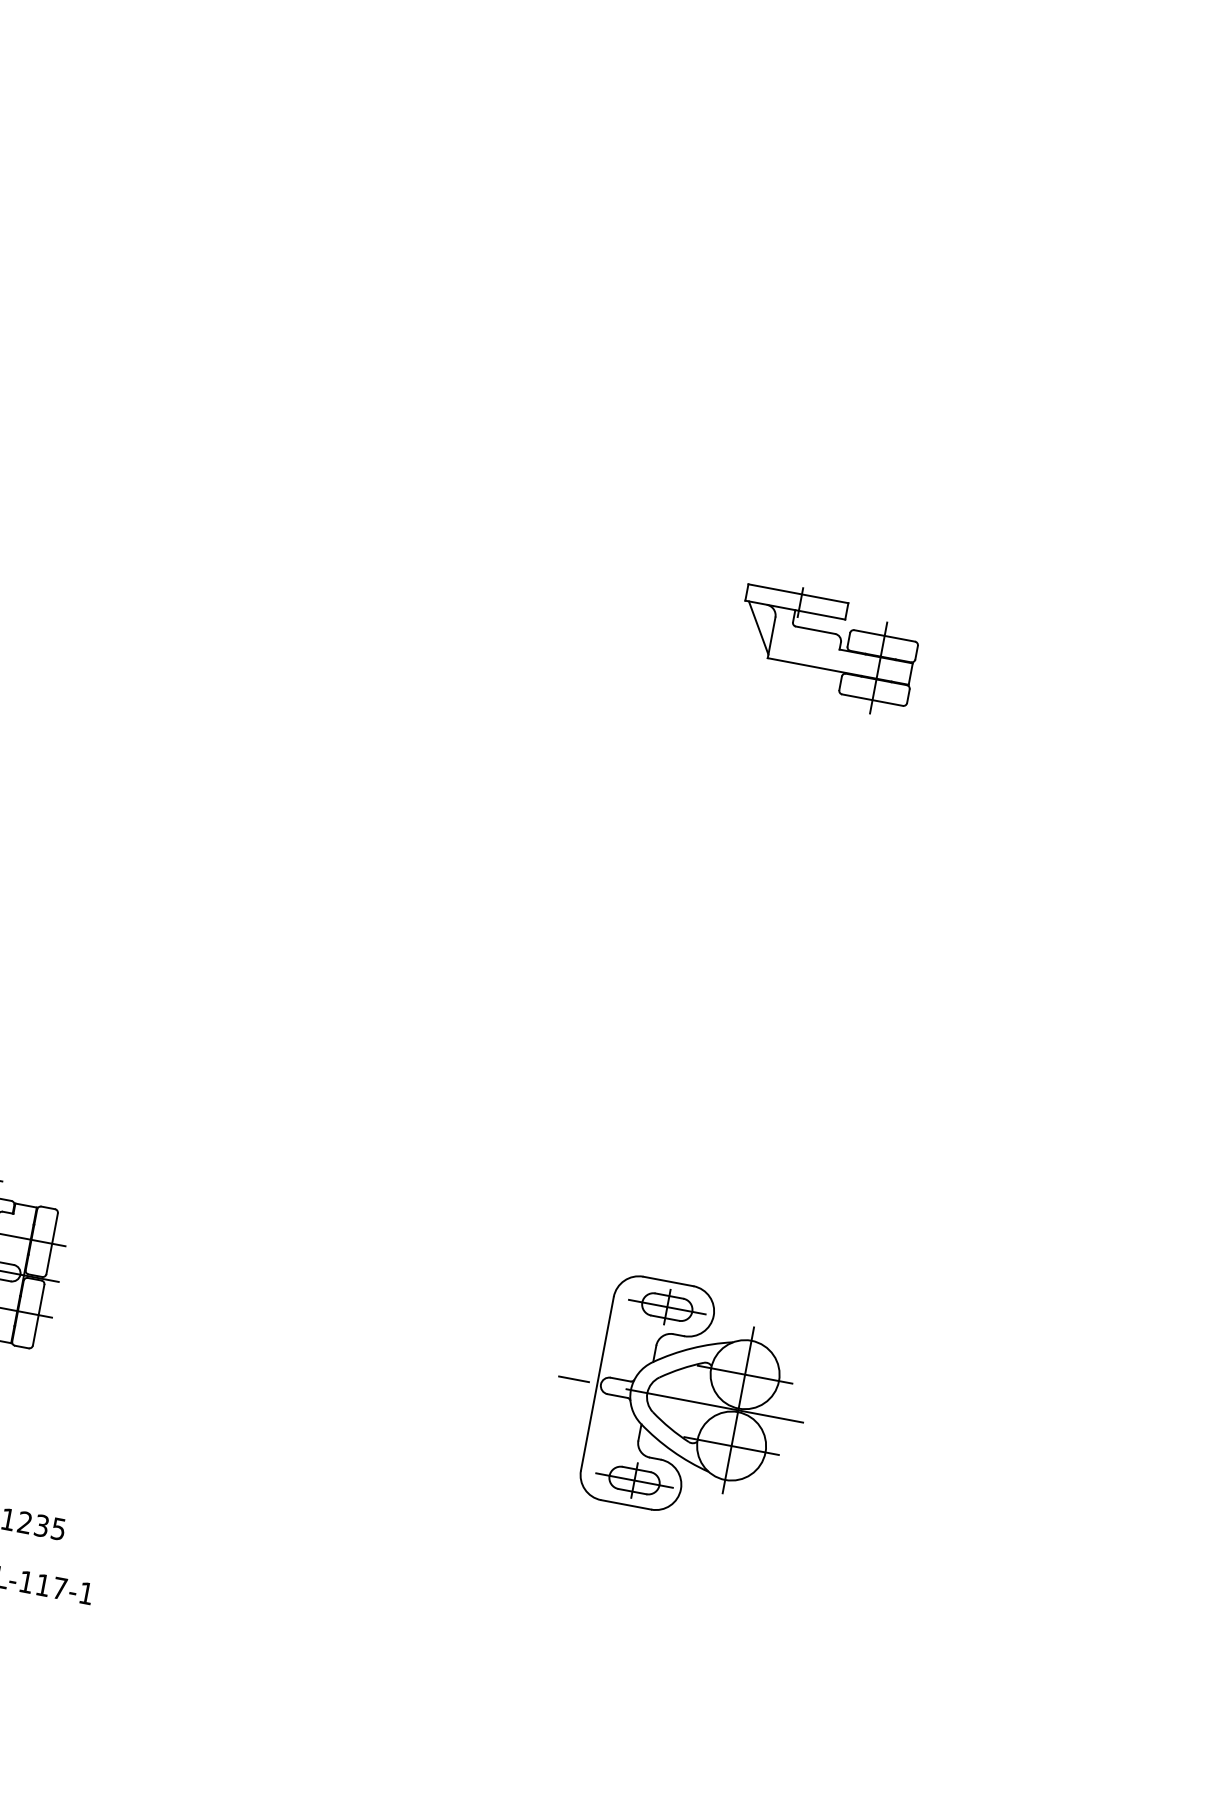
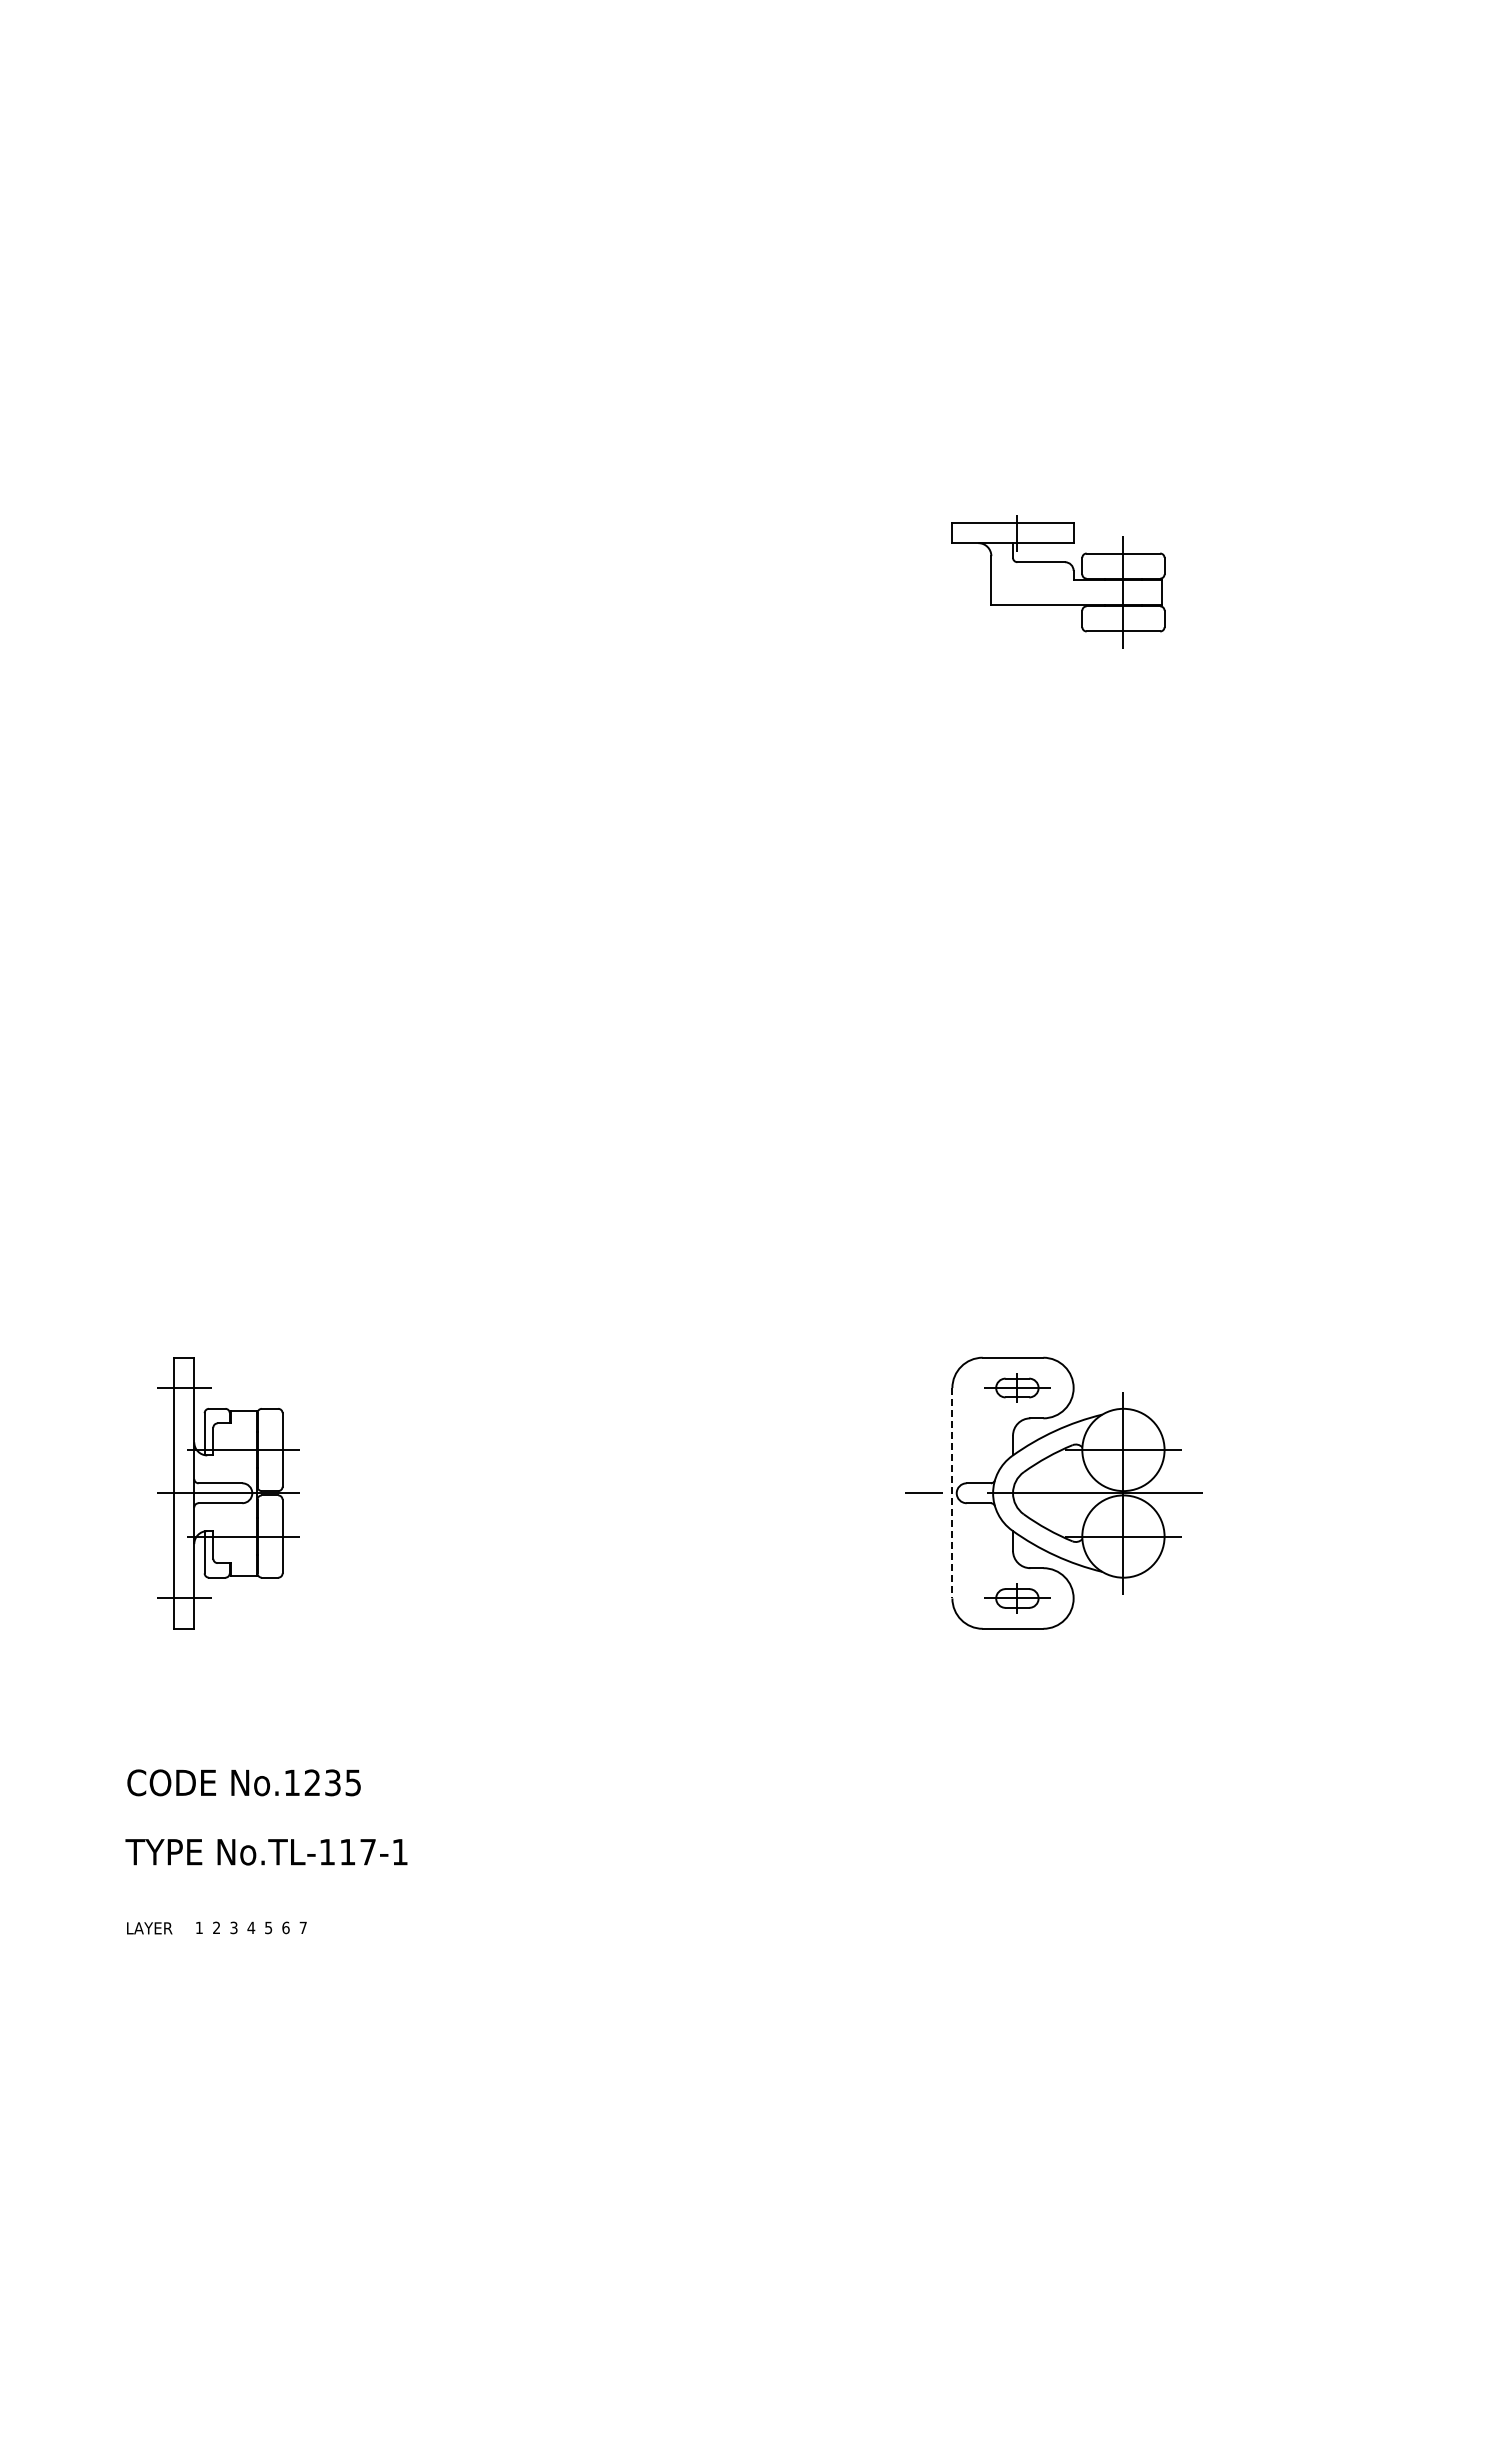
line: (758, 628) -> (973, 572), removed
part: (667, 1306) -> (1017, 1387), size x0.7
line: (597, 1383) -> (952, 1493), solid -> dashed
part: (634, 1480) -> (1017, 1598), size x0.7

